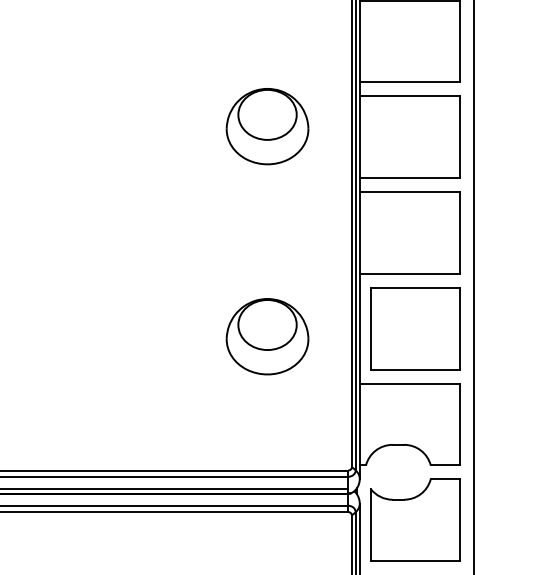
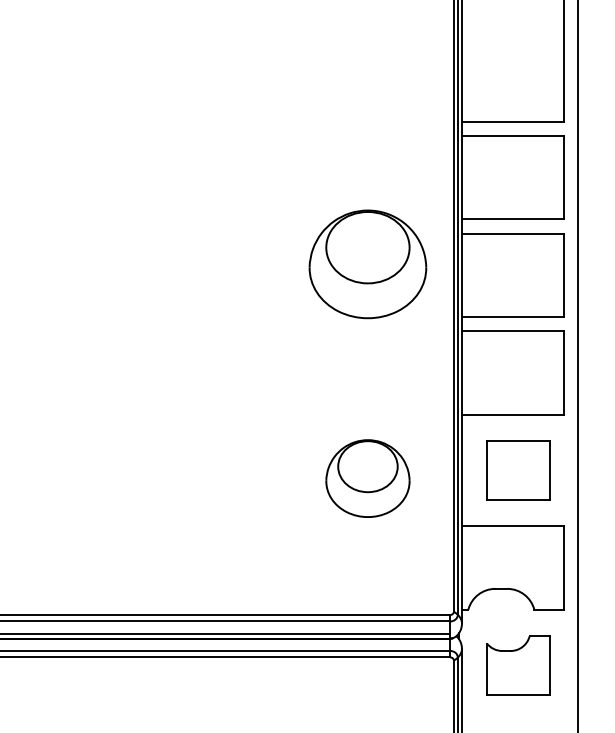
part: (267, 126) -> (367, 264), size x1.4
part: (415, 328) -> (518, 470), size x0.7
part: (415, 520) -> (518, 665), size x0.7

